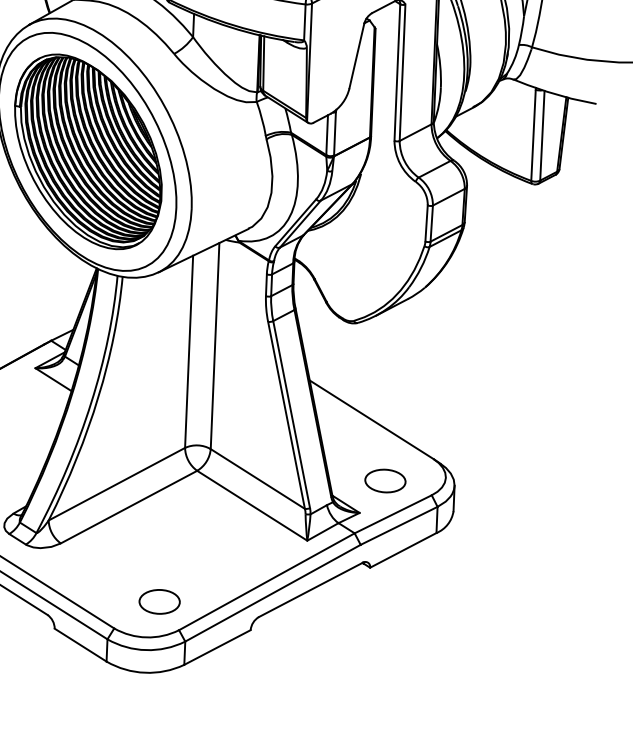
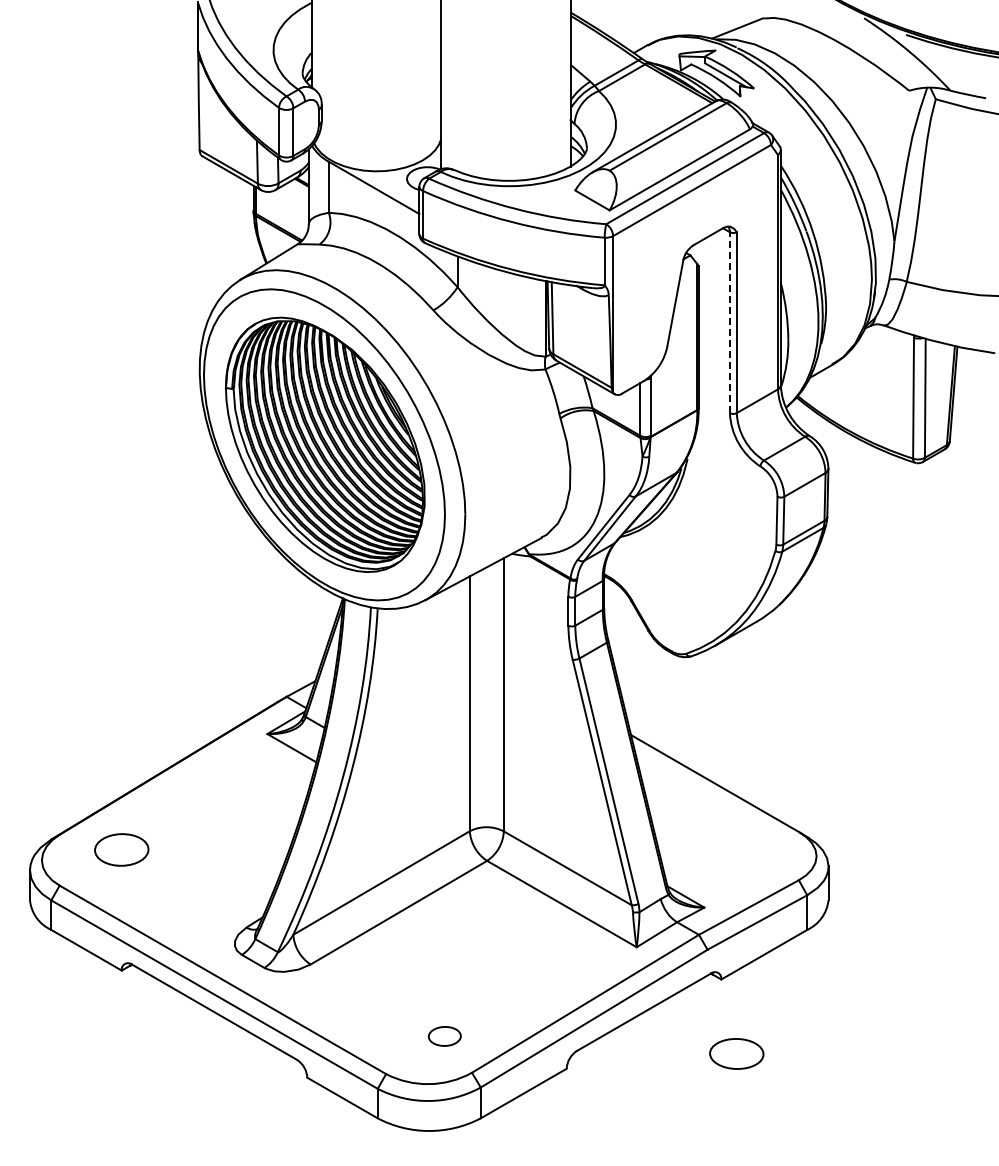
line: (397, 72) -> (729, 322), solid -> dashed
part: (385, 480) -> (736, 1053), moved
part: (159, 601) -> (444, 1036), size x0.6

